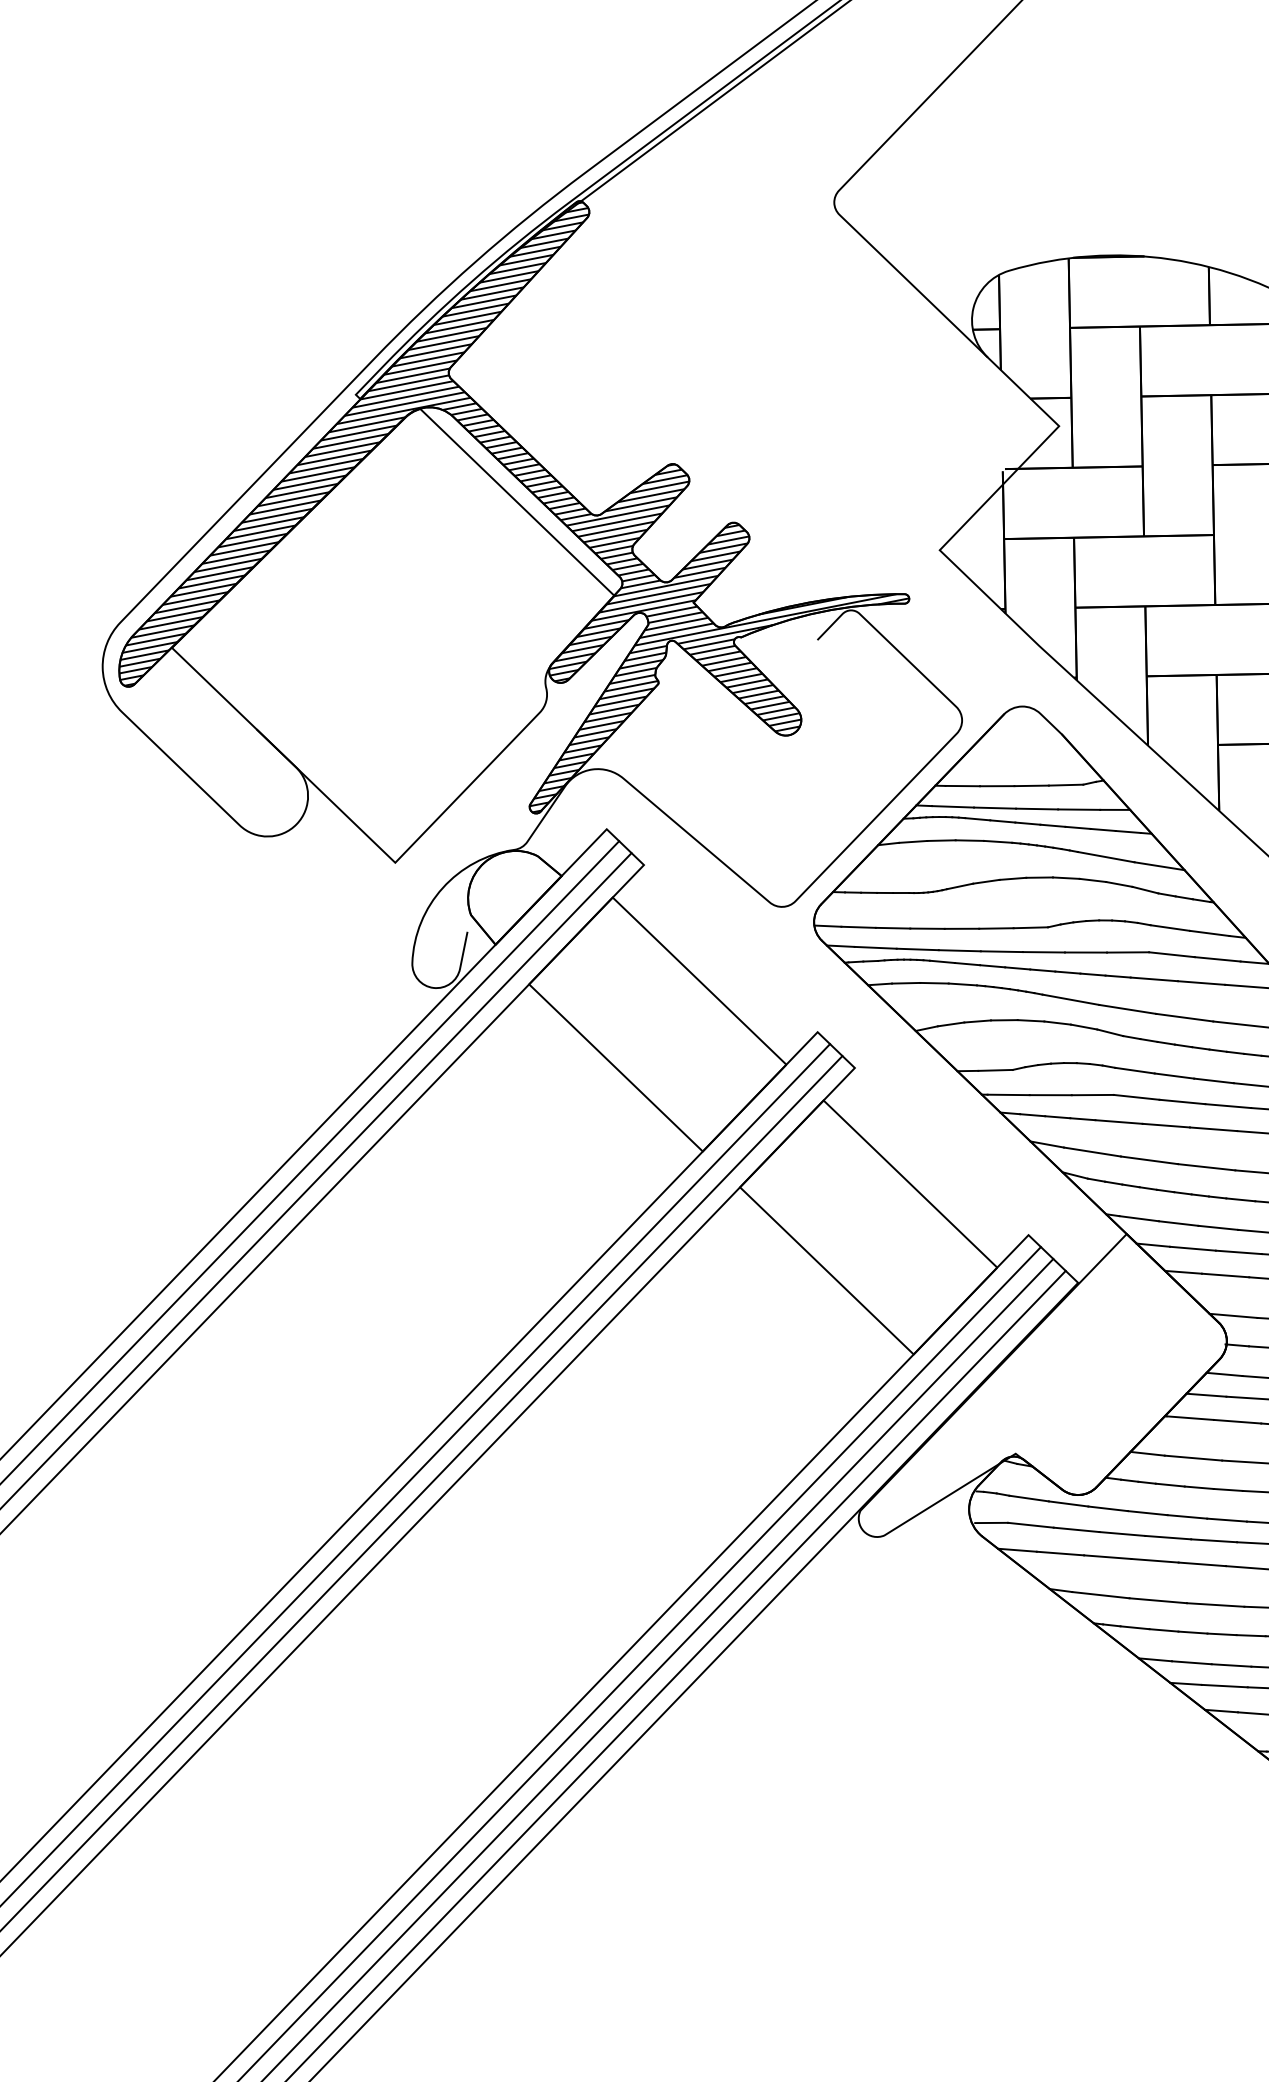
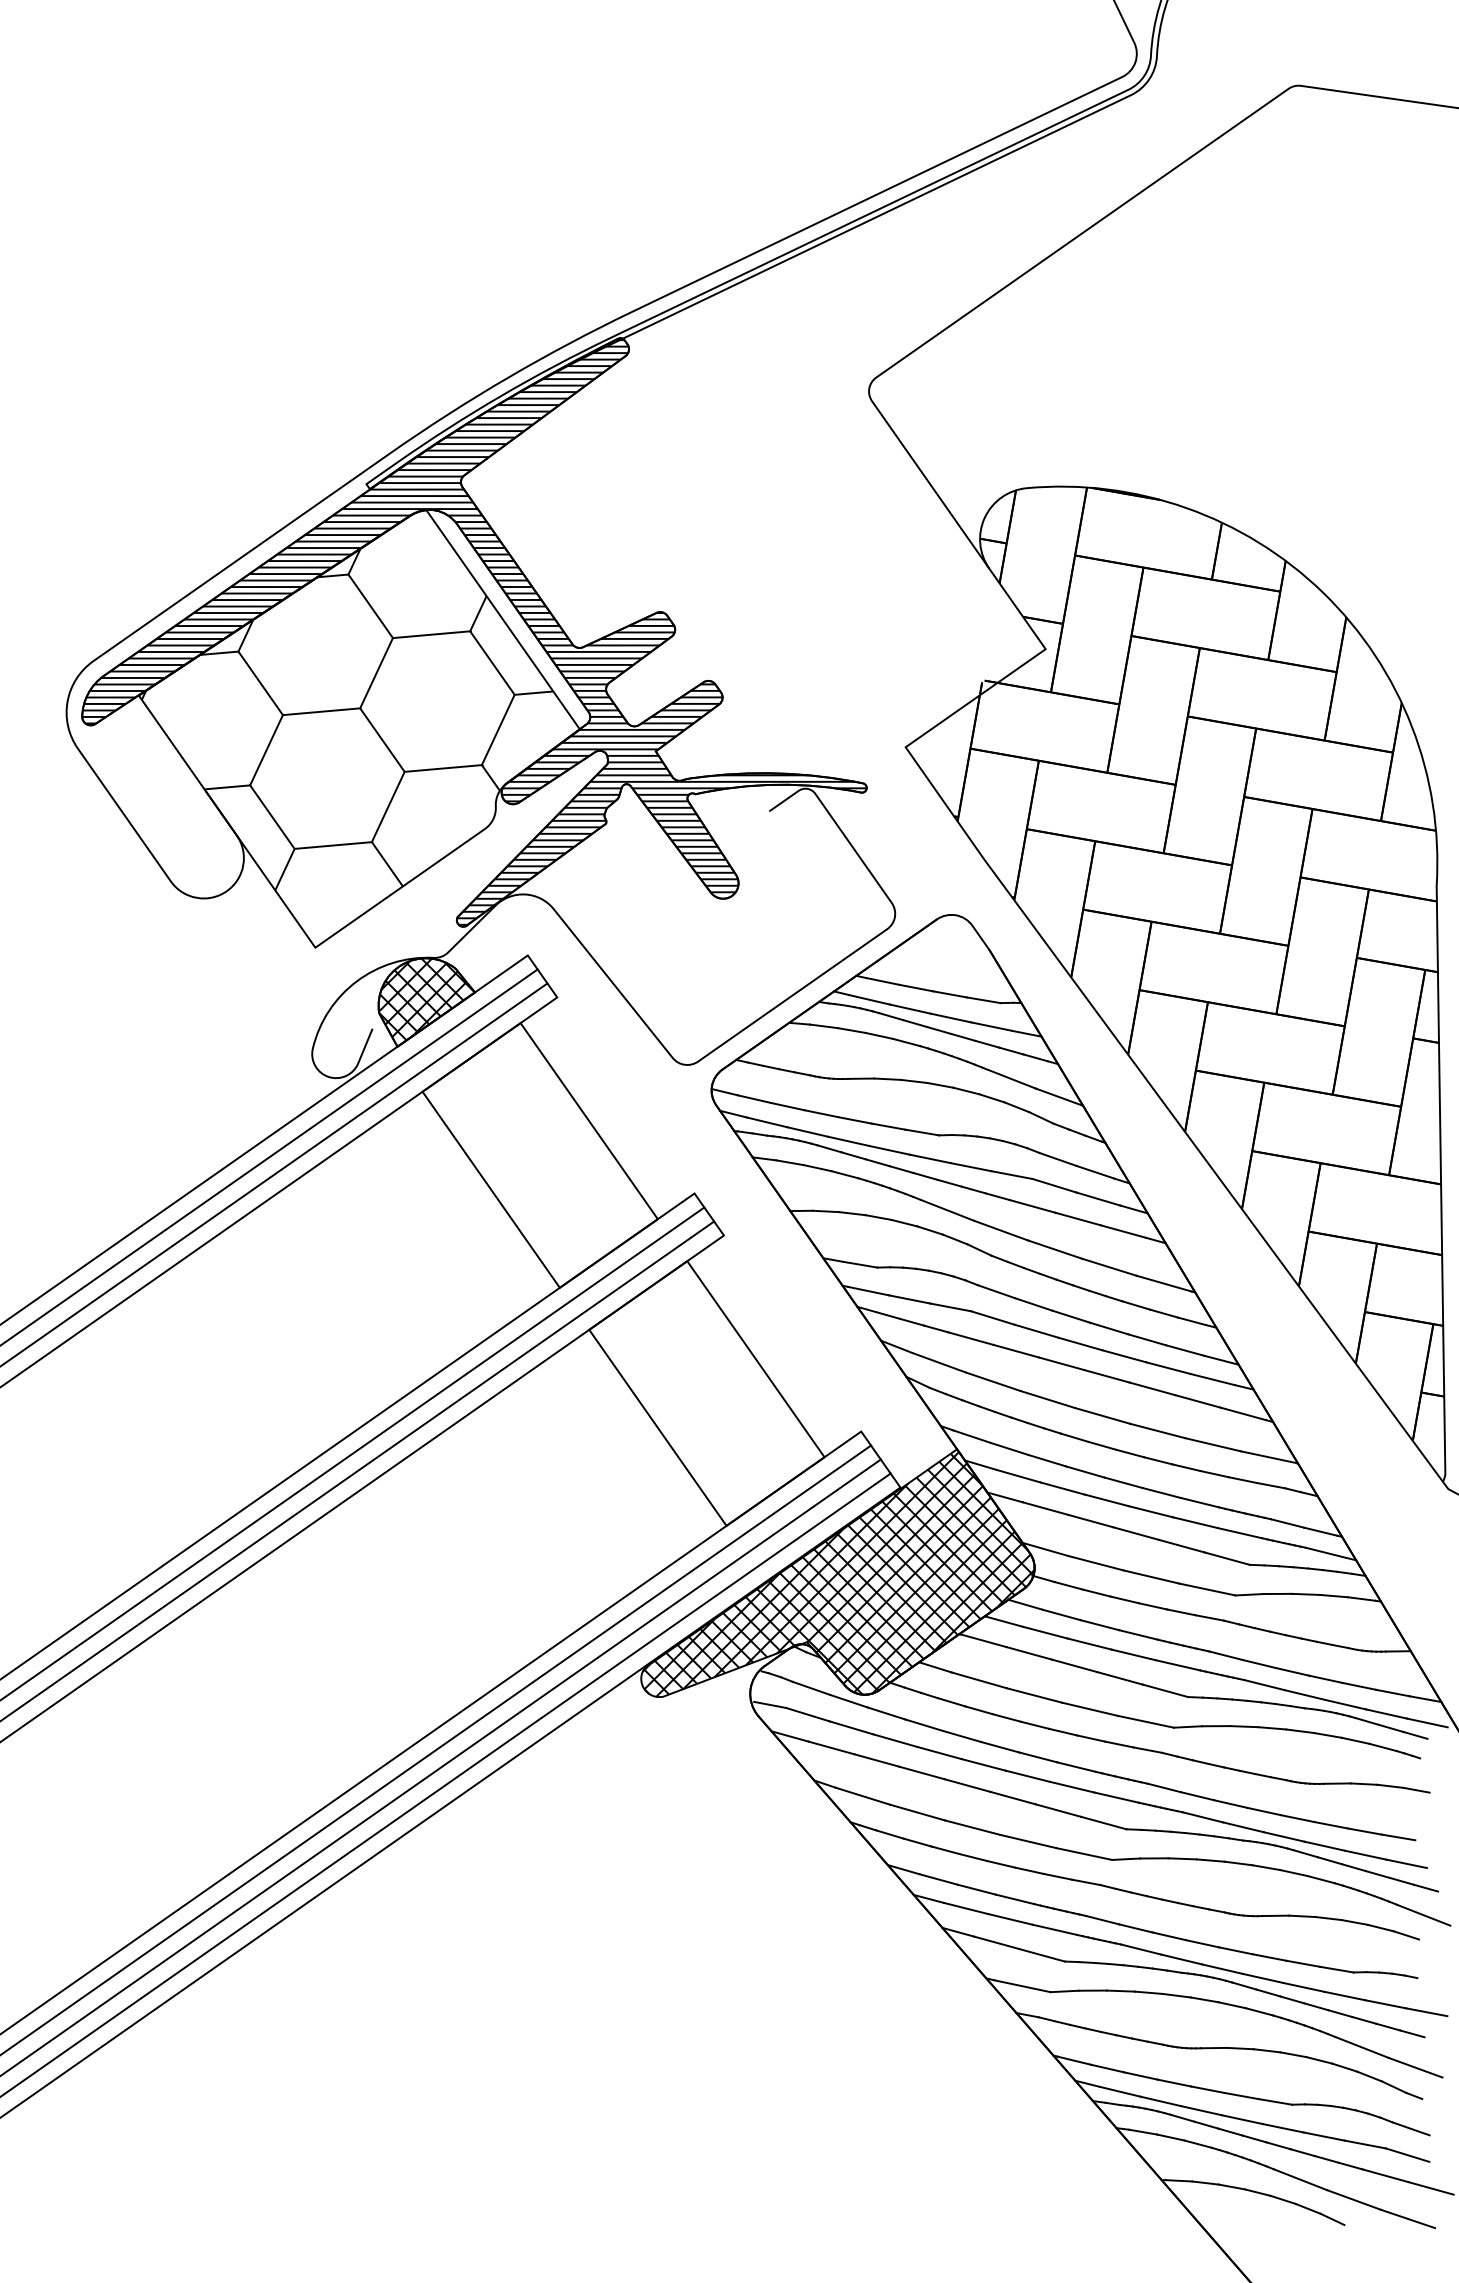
hatch: (382, 631) -> (347, 719), added
hatch: (515, 892) -> (426, 999), added
hatch: (1033, 1380) -> (838, 1574), added

